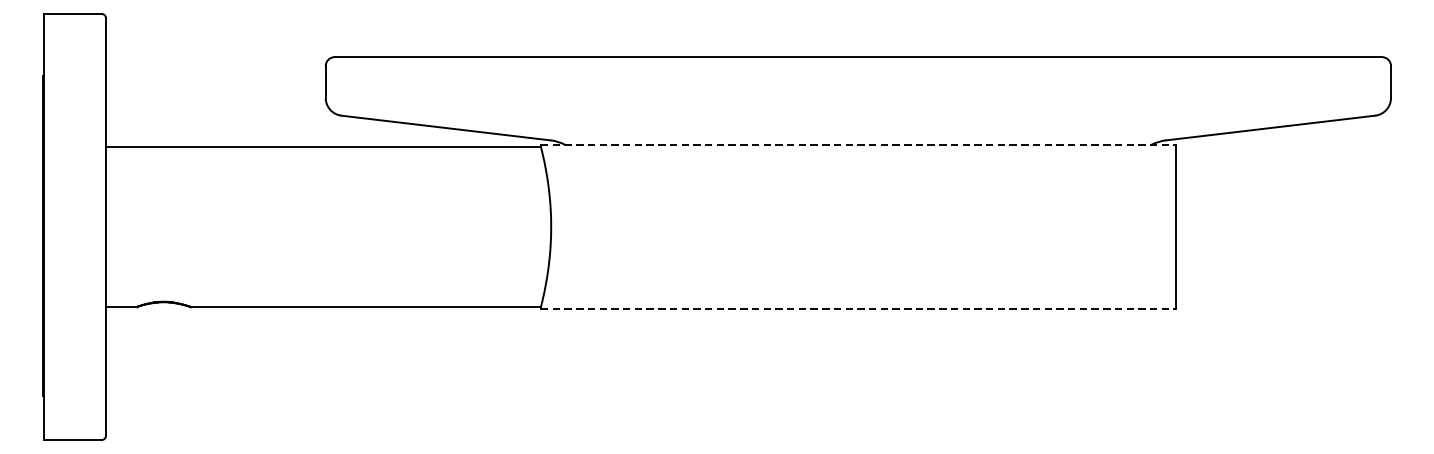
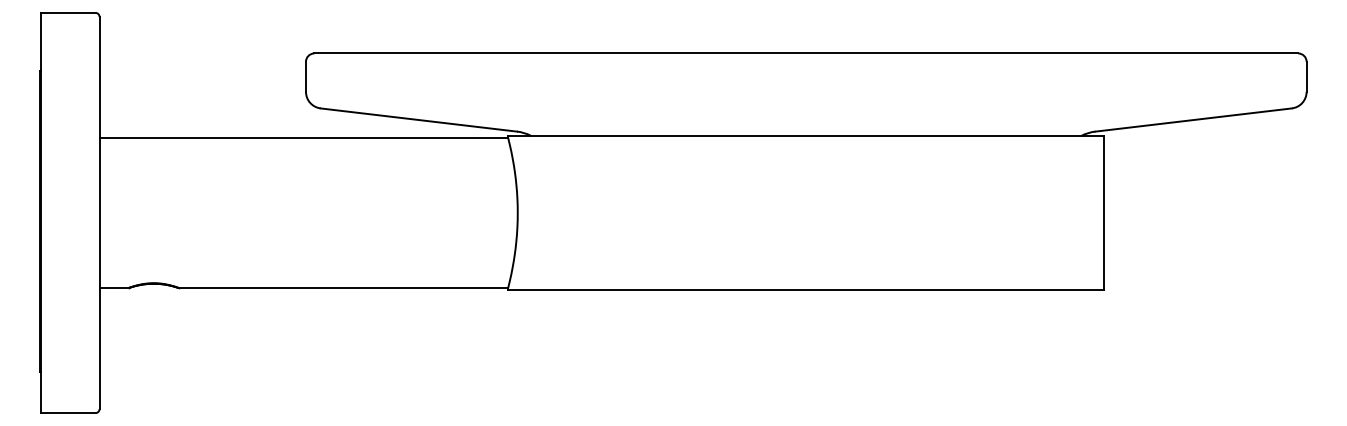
line: (858, 144) -> (806, 135), dashed -> solid
line: (858, 309) -> (806, 290), dashed -> solid

